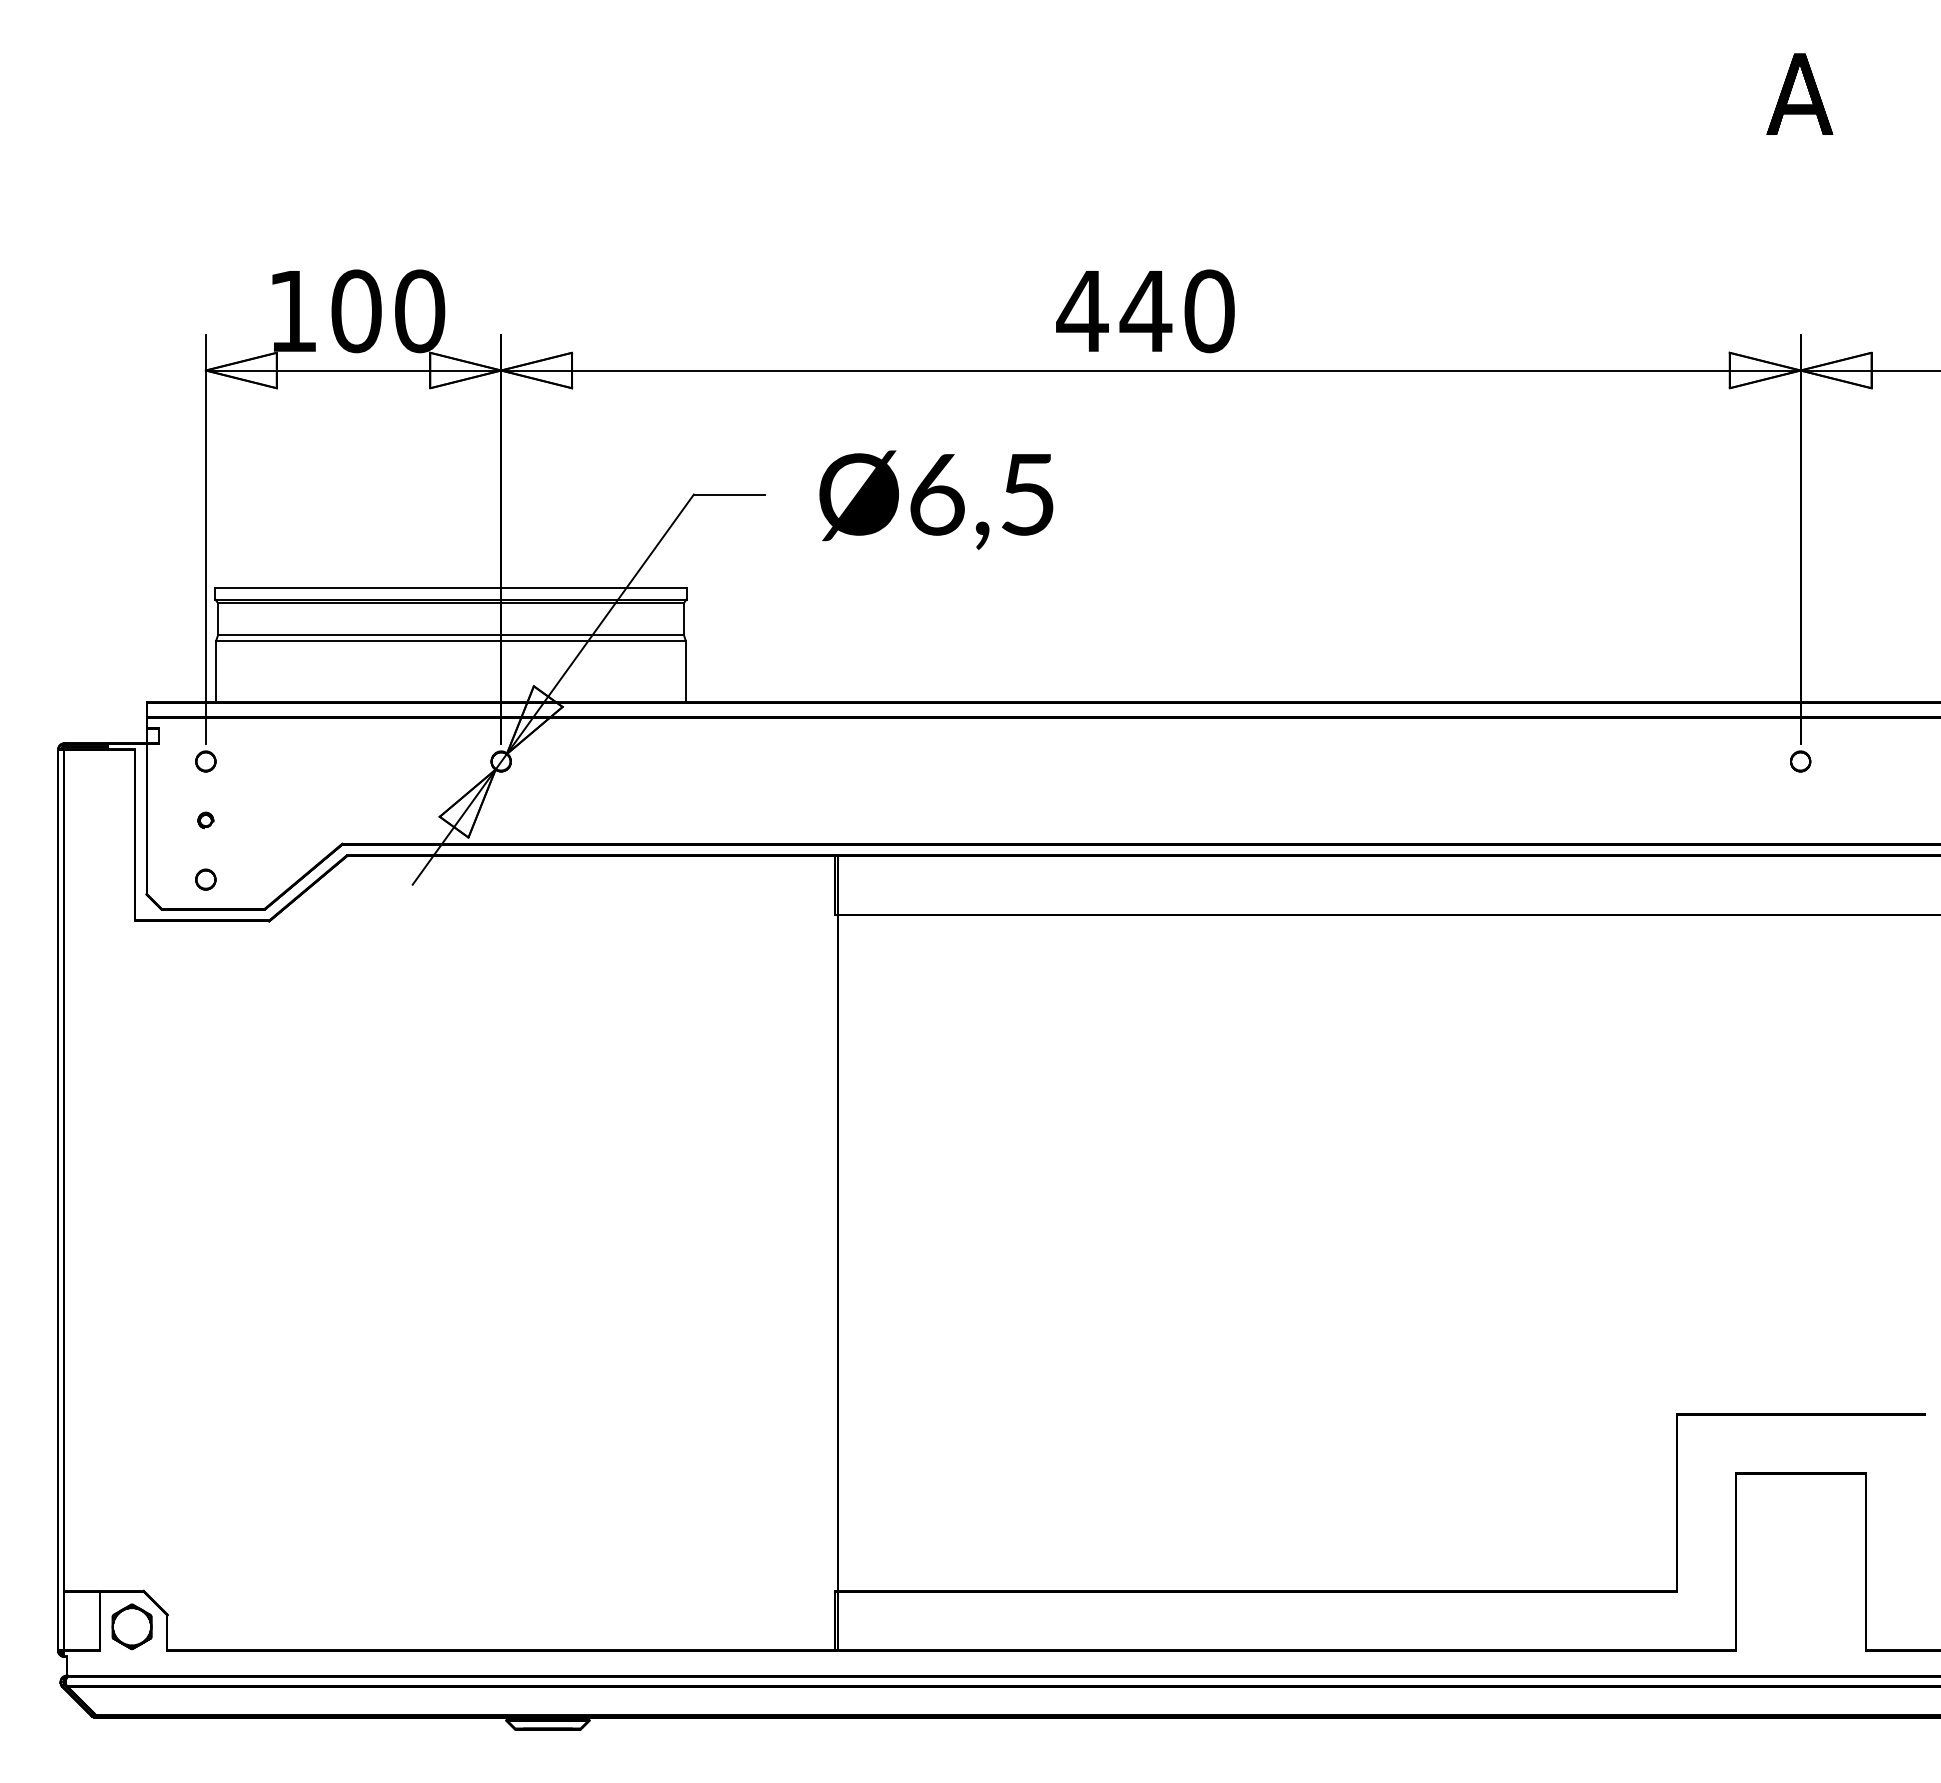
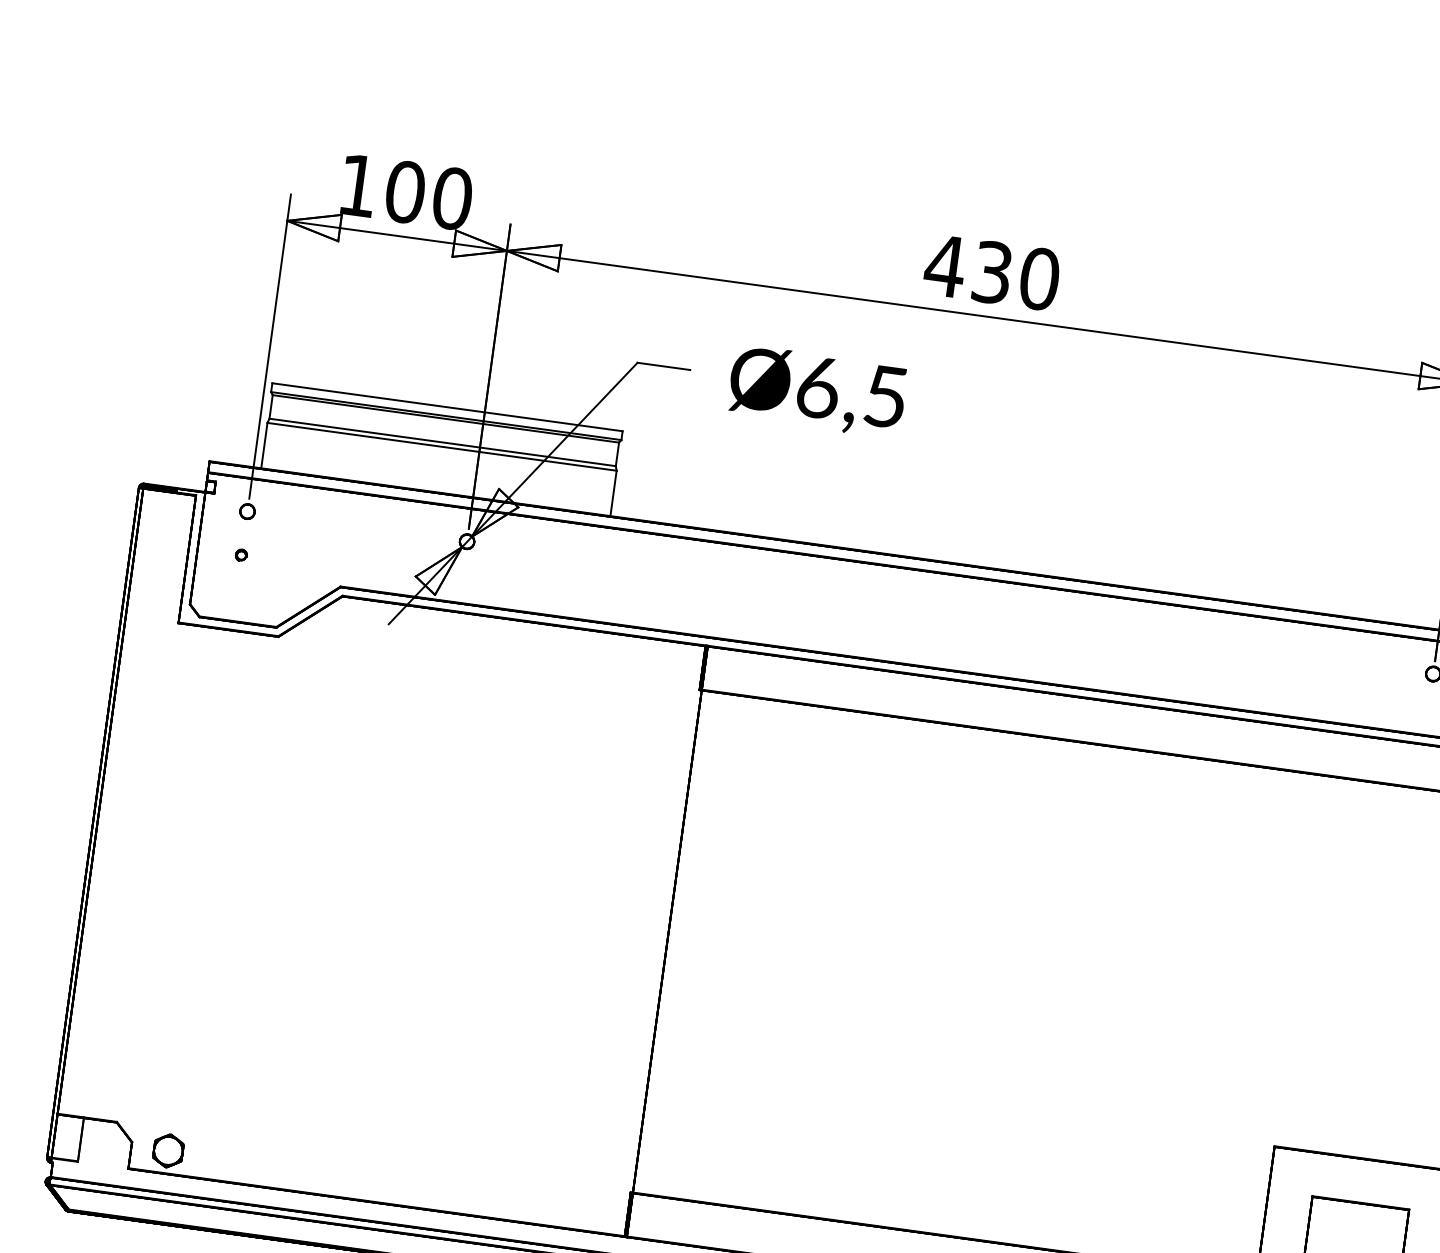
text: (1145, 311) -> (992, 272), 440 -> 430
part: (205, 879) -> (235, 599), removed
part: (131, 1626) -> (168, 1150), moved

